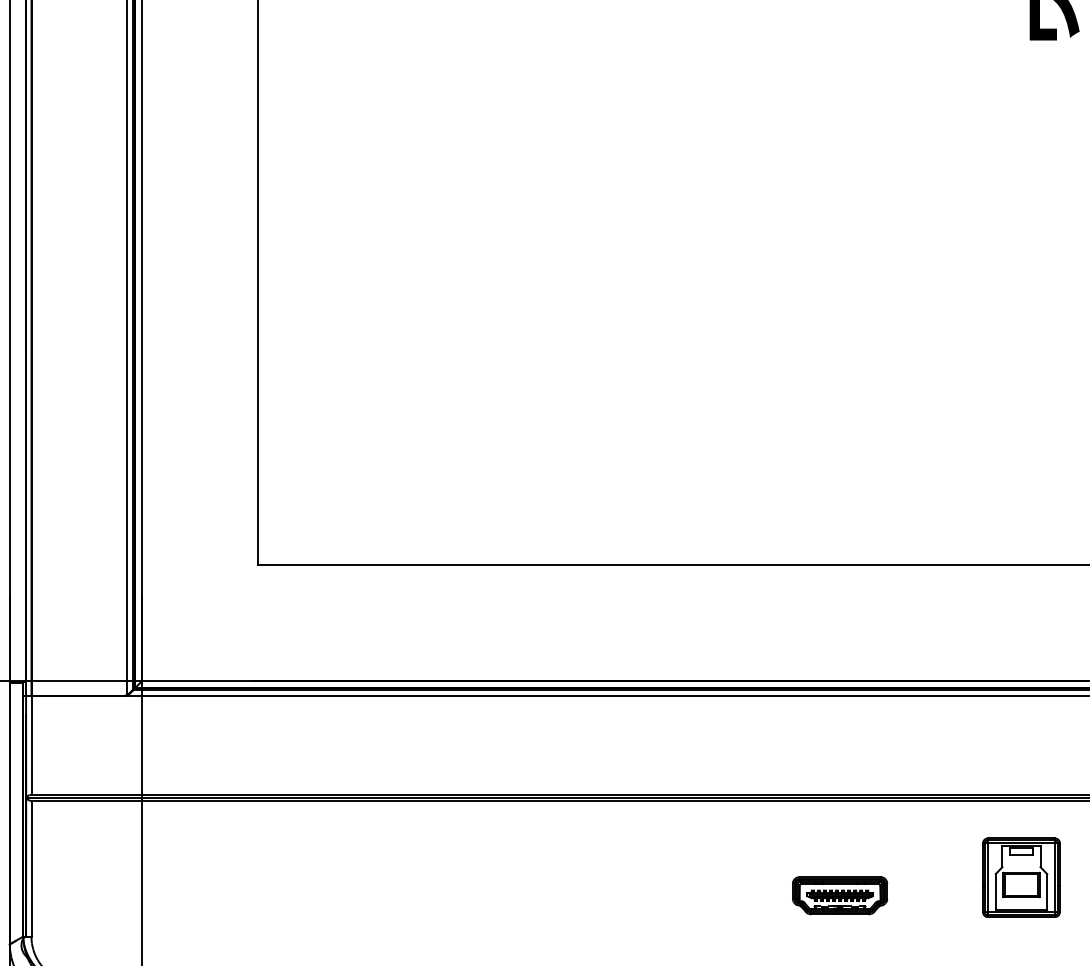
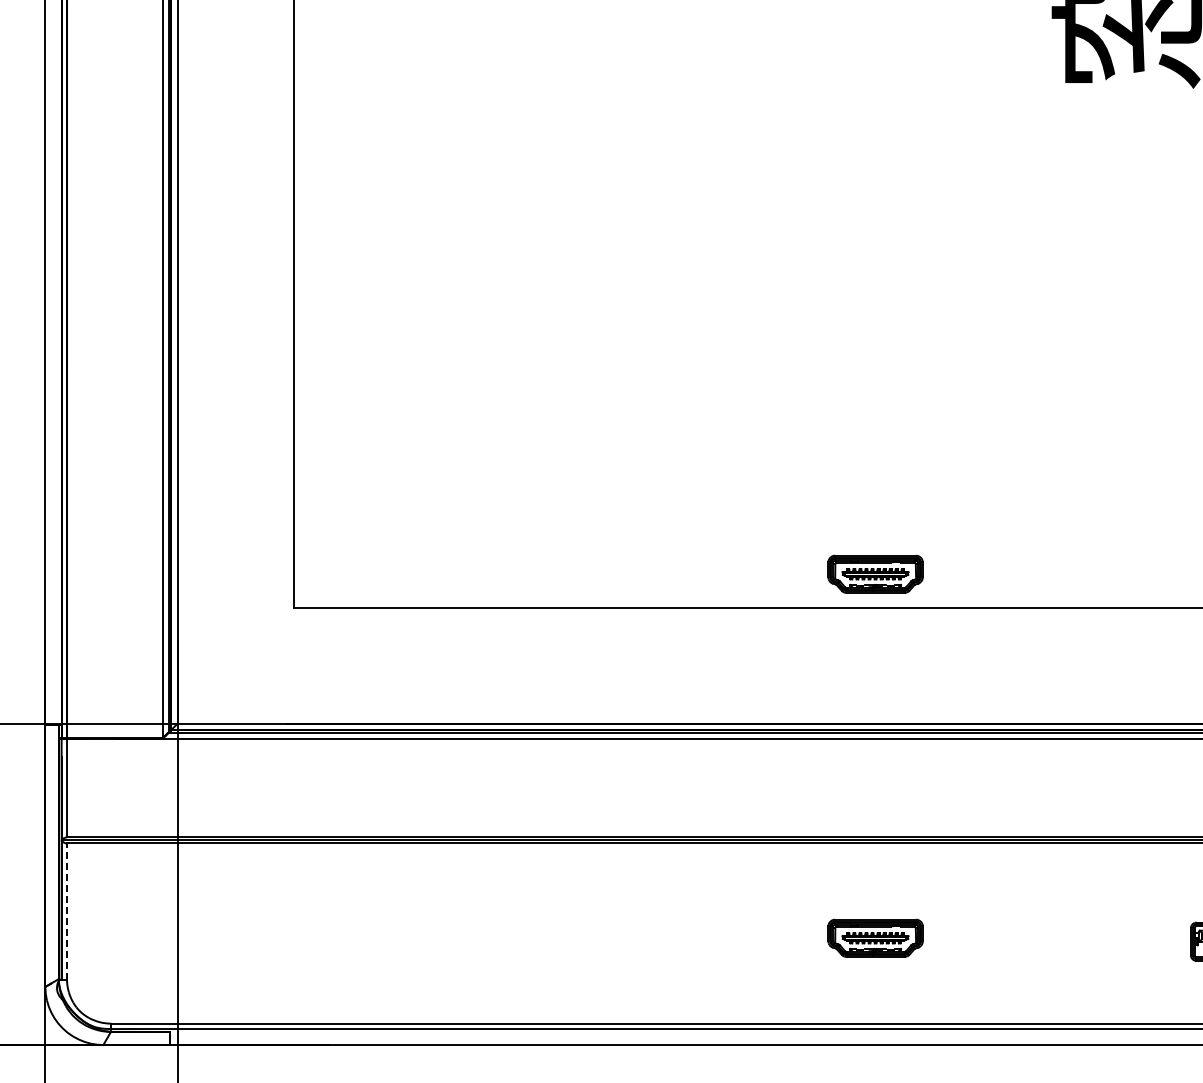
part: (839, 530) -> (875, 573), added
line: (31, 867) -> (67, 910), solid -> dashed
part: (1020, 877) -> (1056, 920), removed

